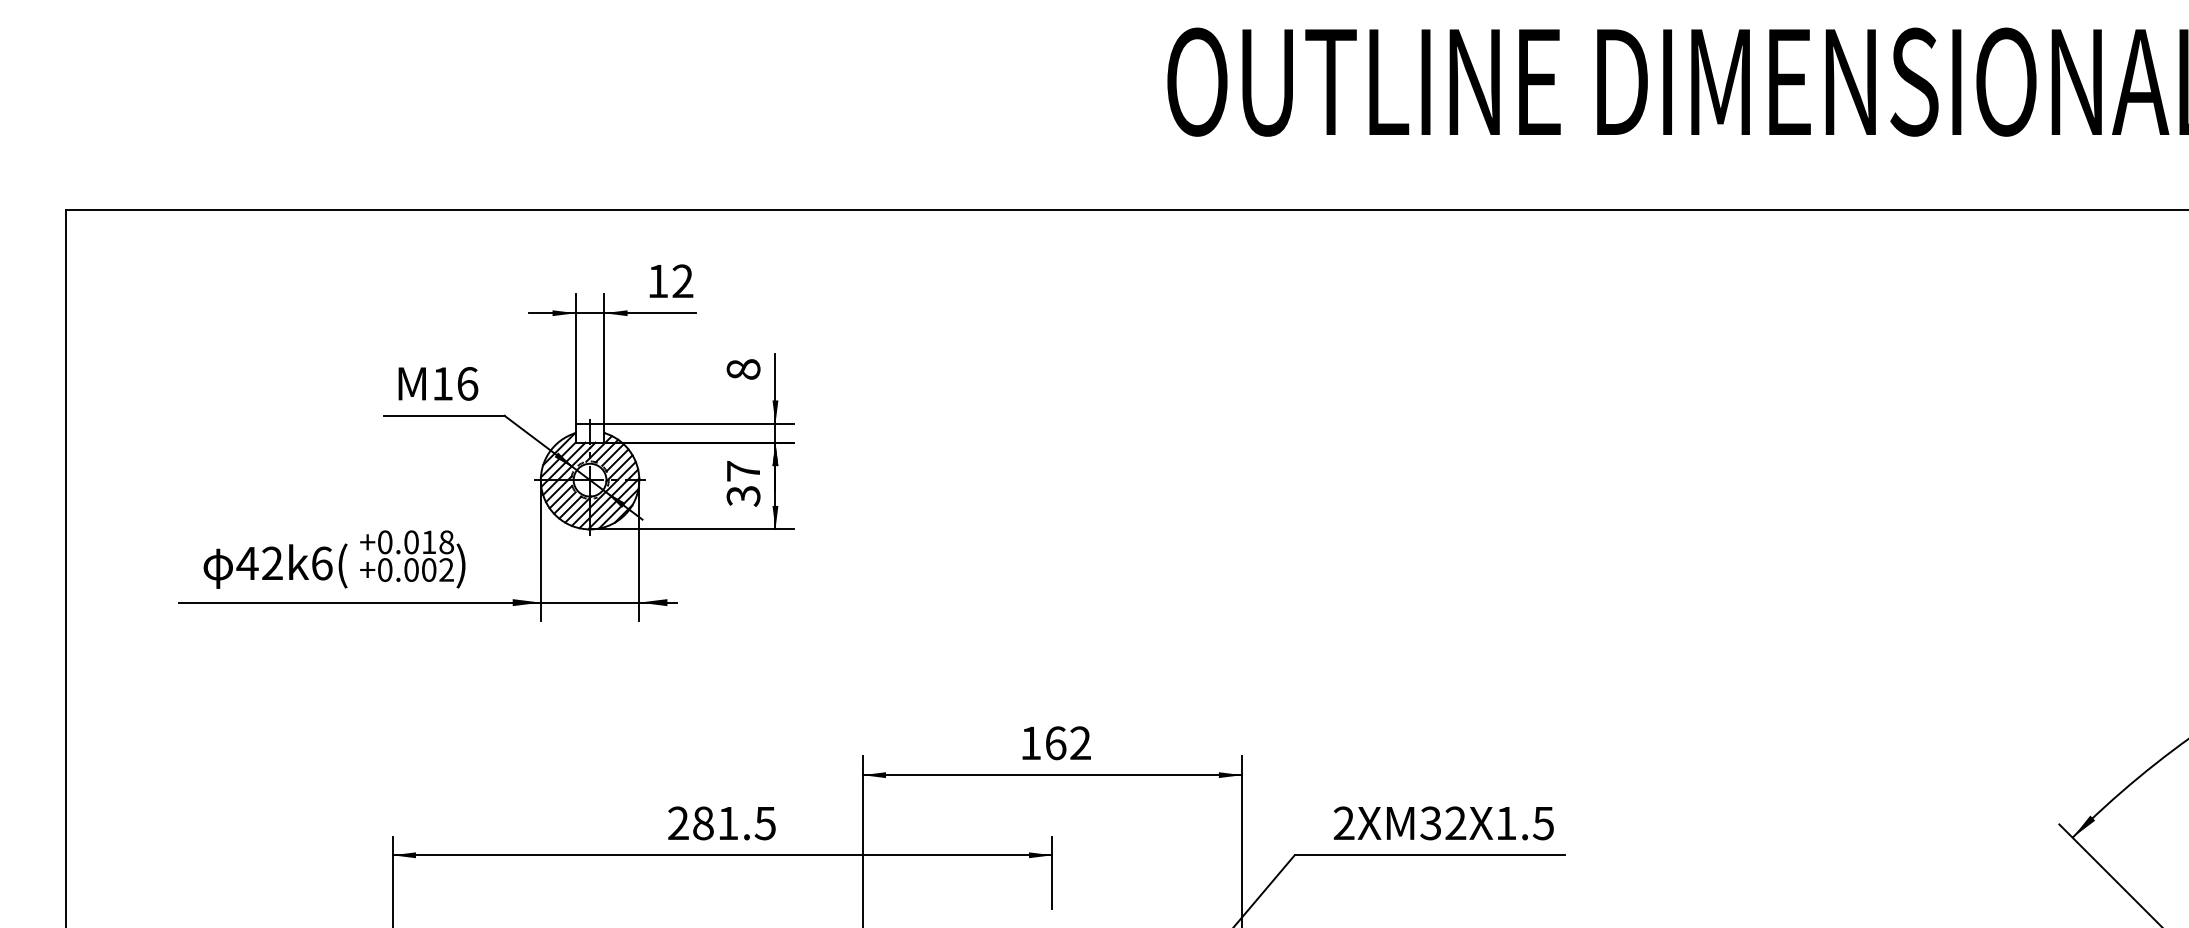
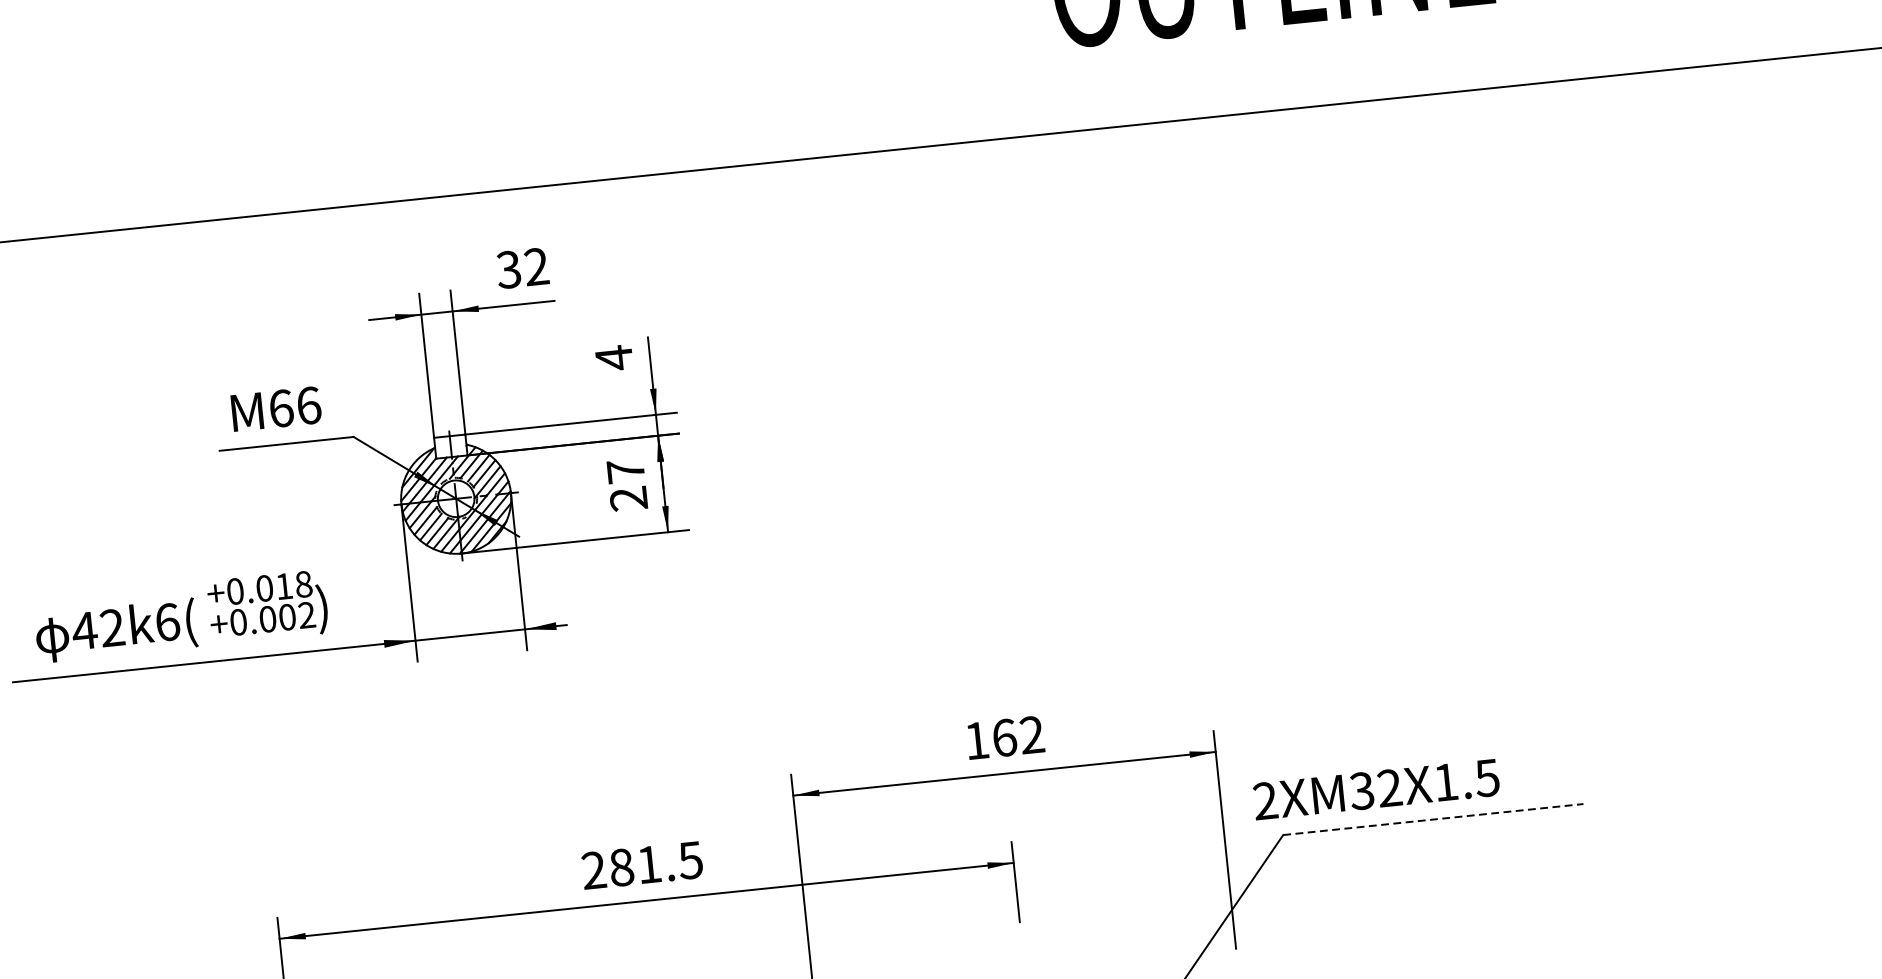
text: (657, 281) -> (508, 270), 12 -> 32
text: (743, 369) -> (614, 358), 8 -> 4
text: (443, 383) -> (282, 408), M16 -> M66
text: (743, 496) -> (628, 499), 37 -> 27
text: (1443, 823) -> (1376, 789), moved
line: (1429, 855) -> (1433, 819), solid -> dashed

